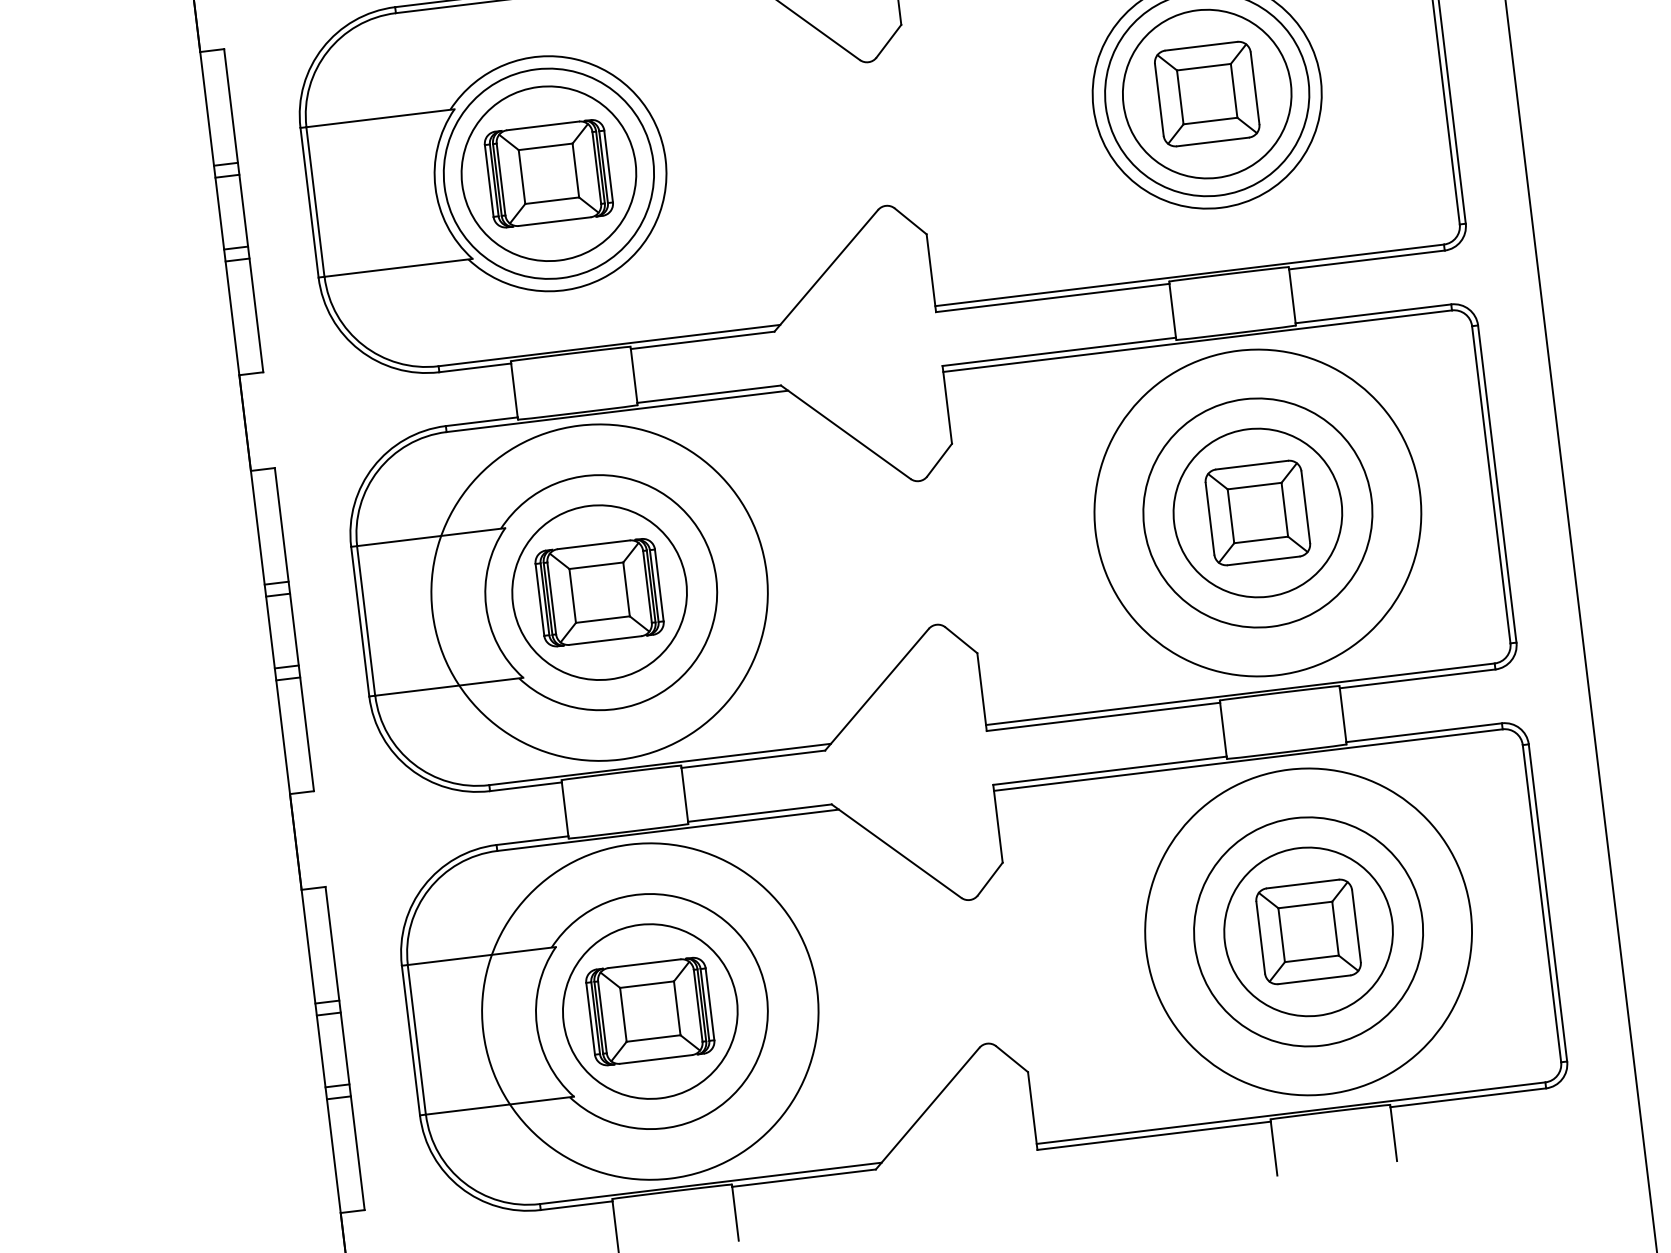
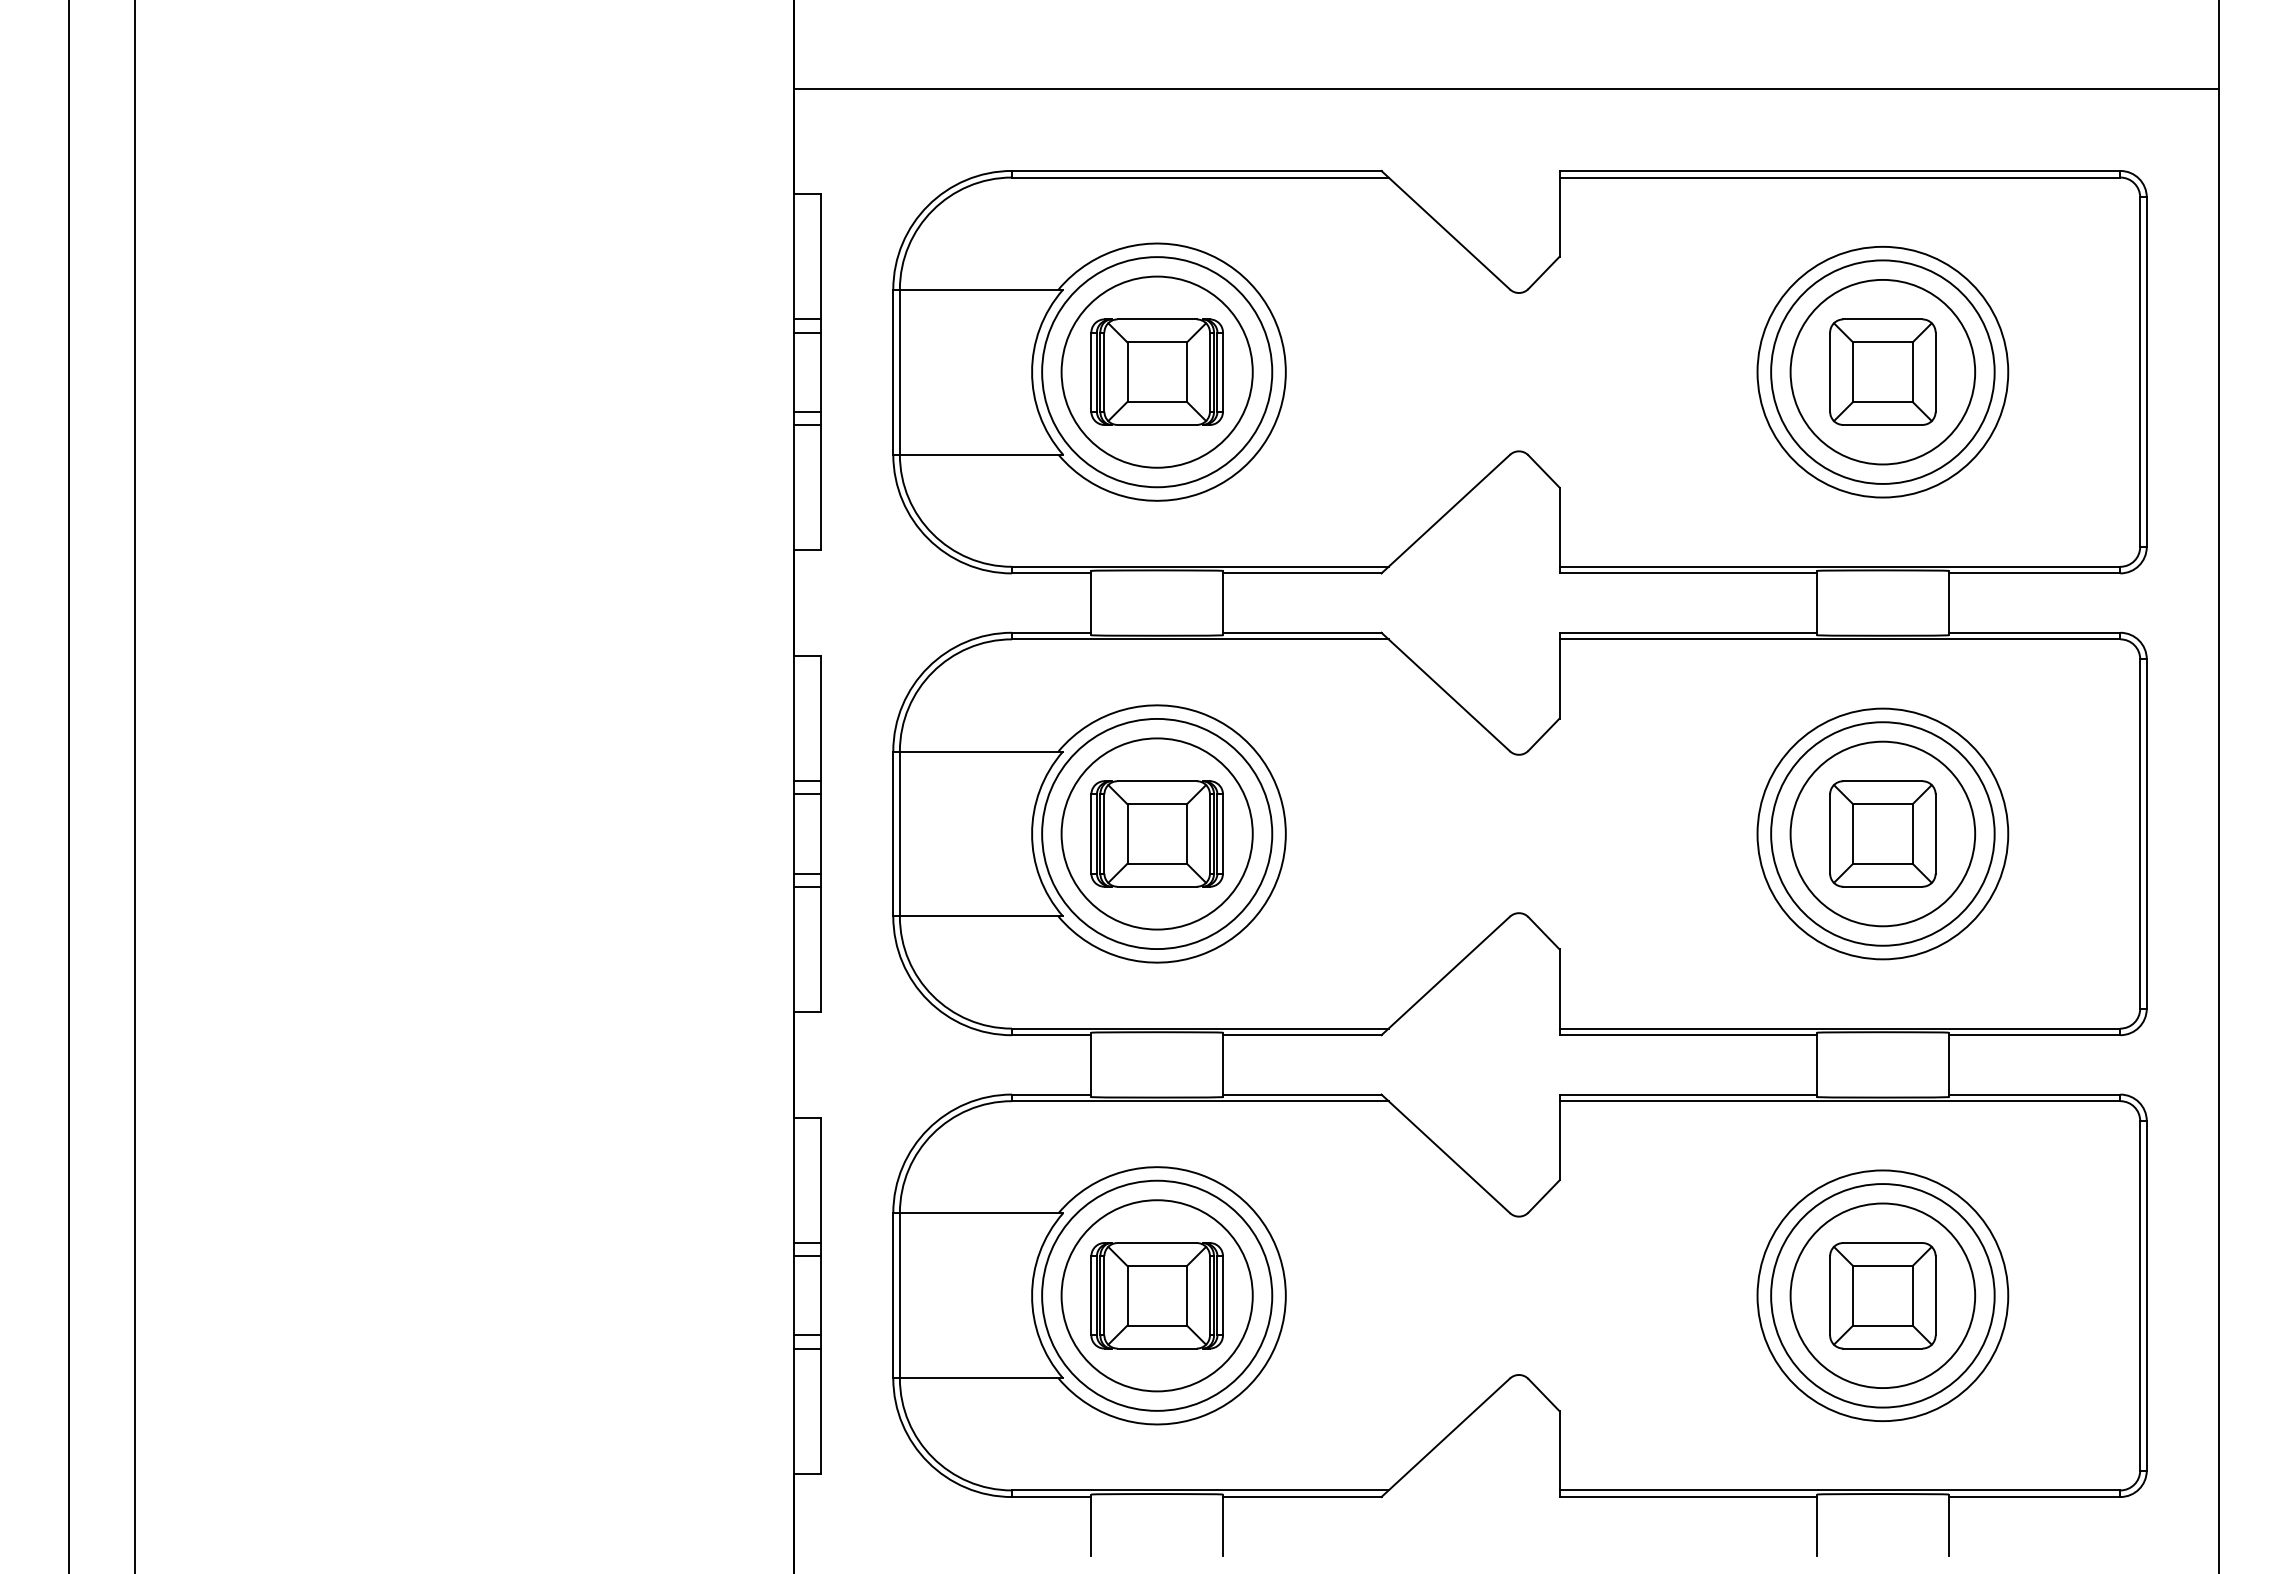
circle: (1257, 512) -> (1882, 833), size x0.62
circle: (599, 592) -> (1157, 833), size x0.62
circle: (1308, 931) -> (1882, 1295), size x0.62
circle: (650, 1011) -> (1157, 1295), size x0.62

